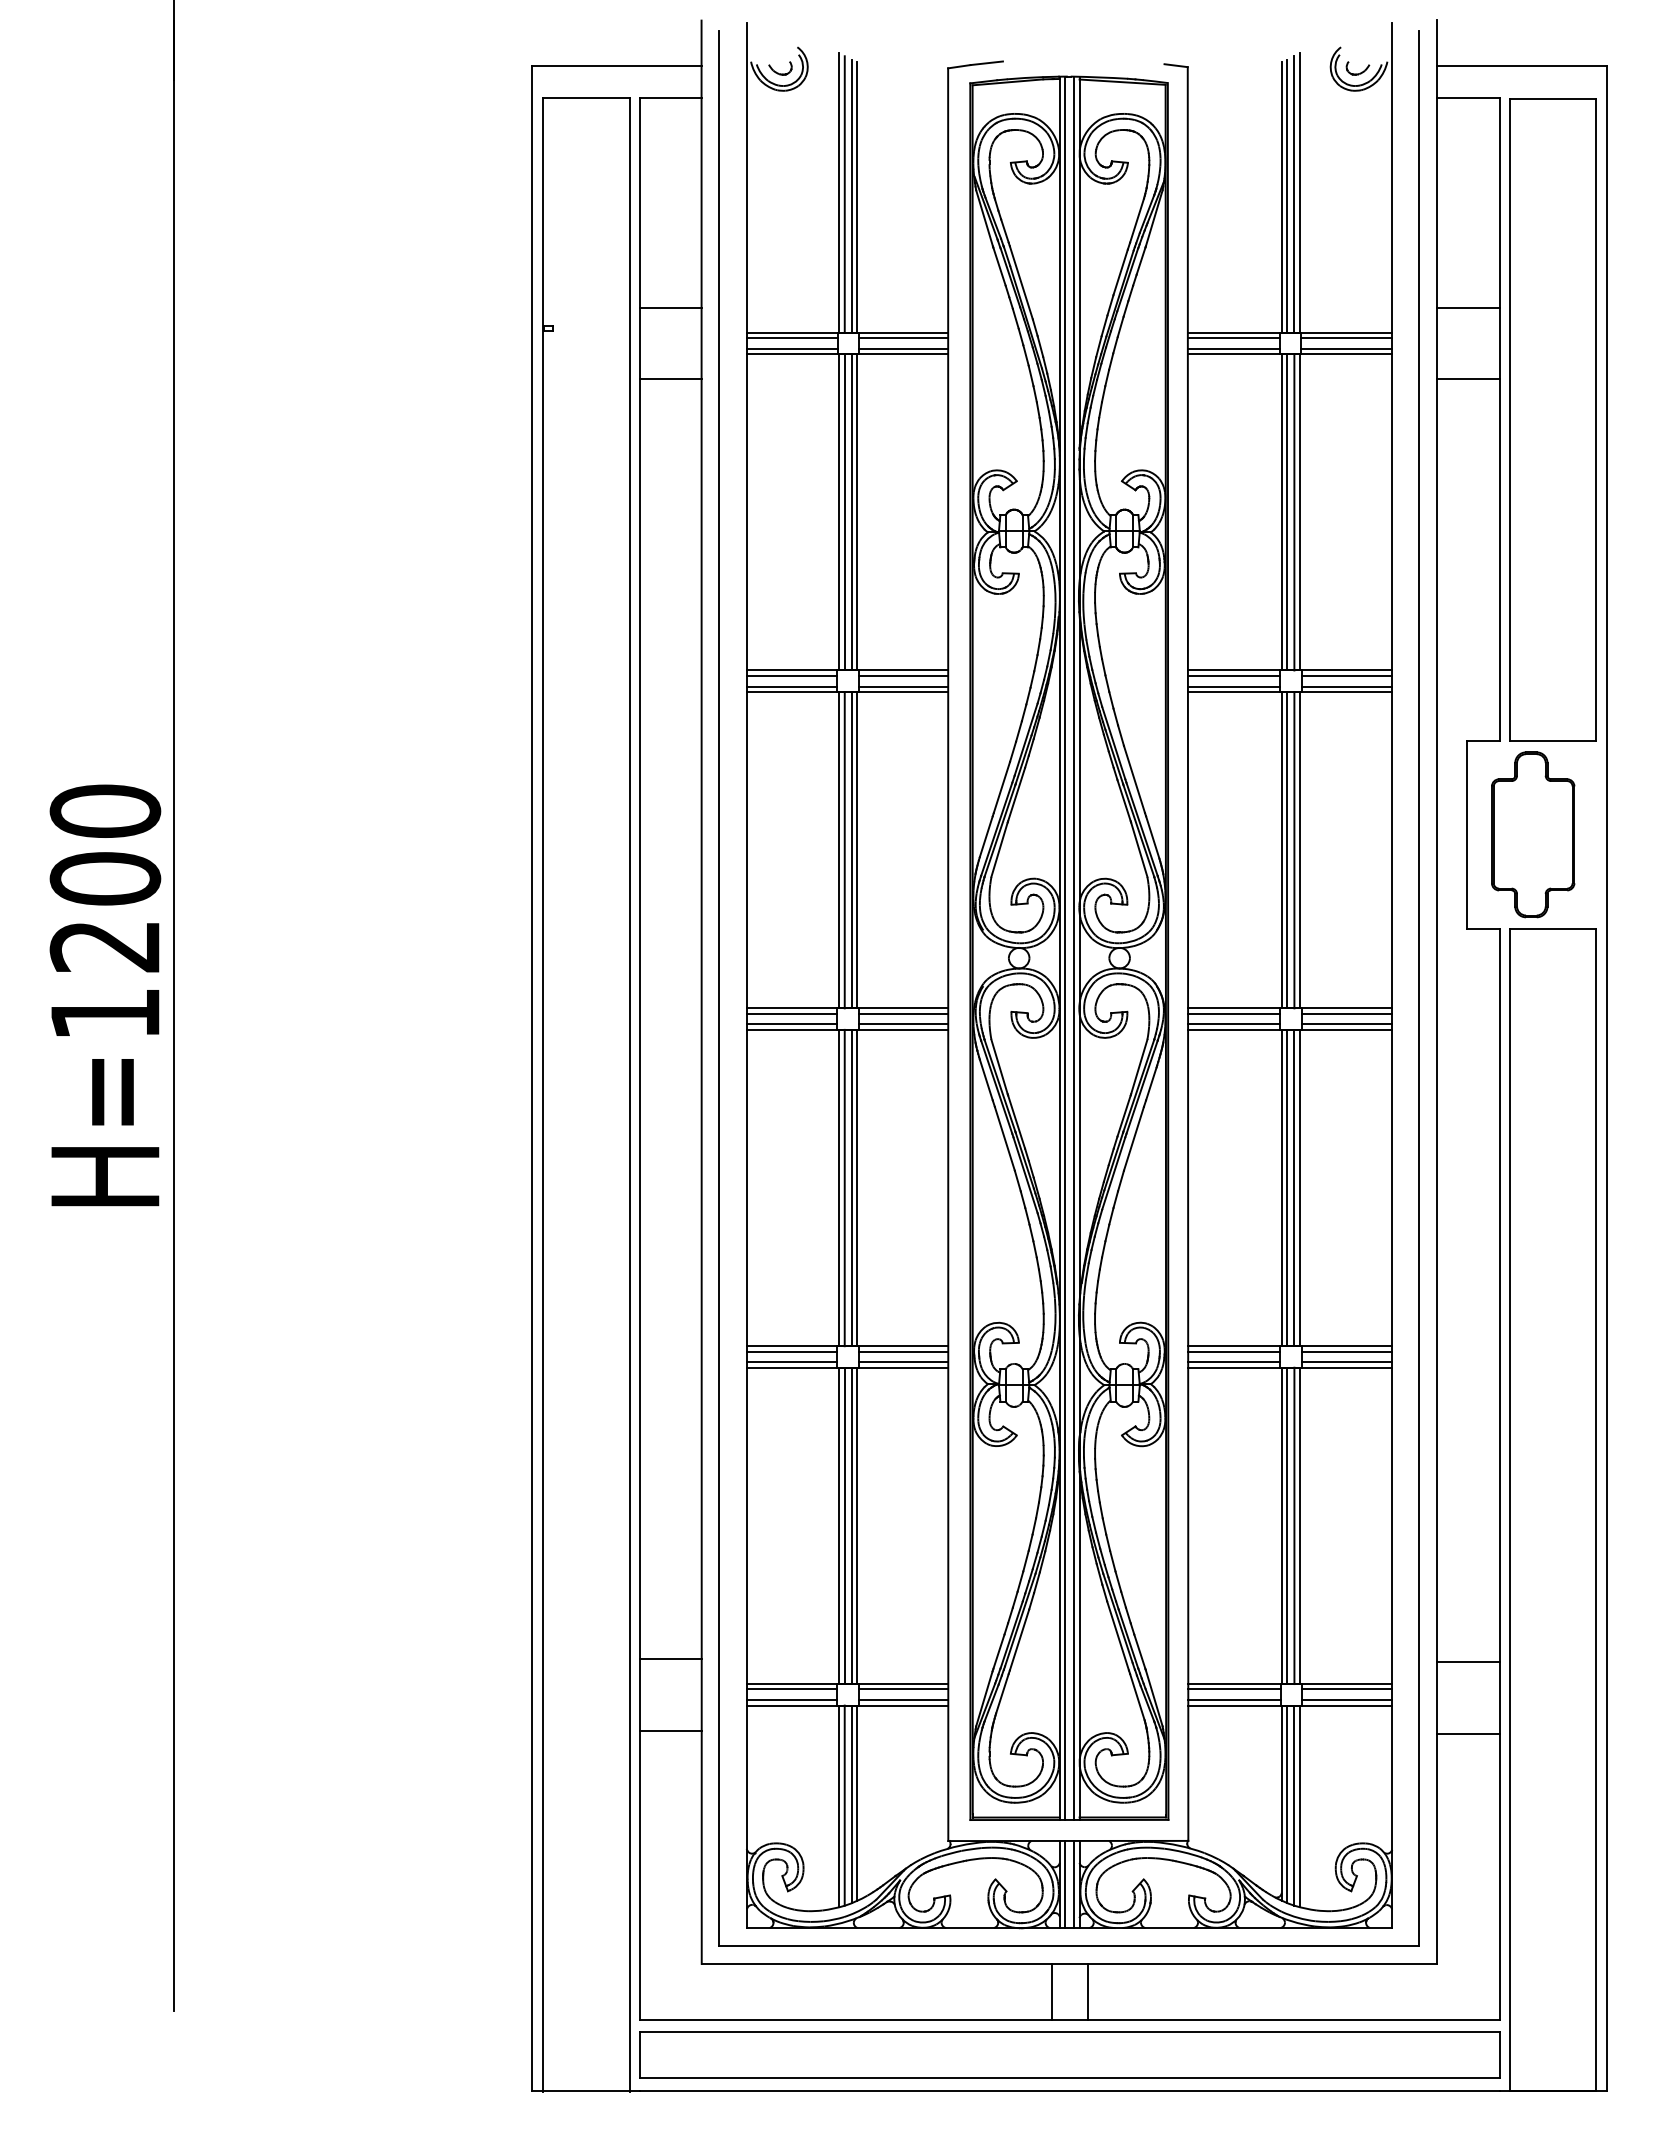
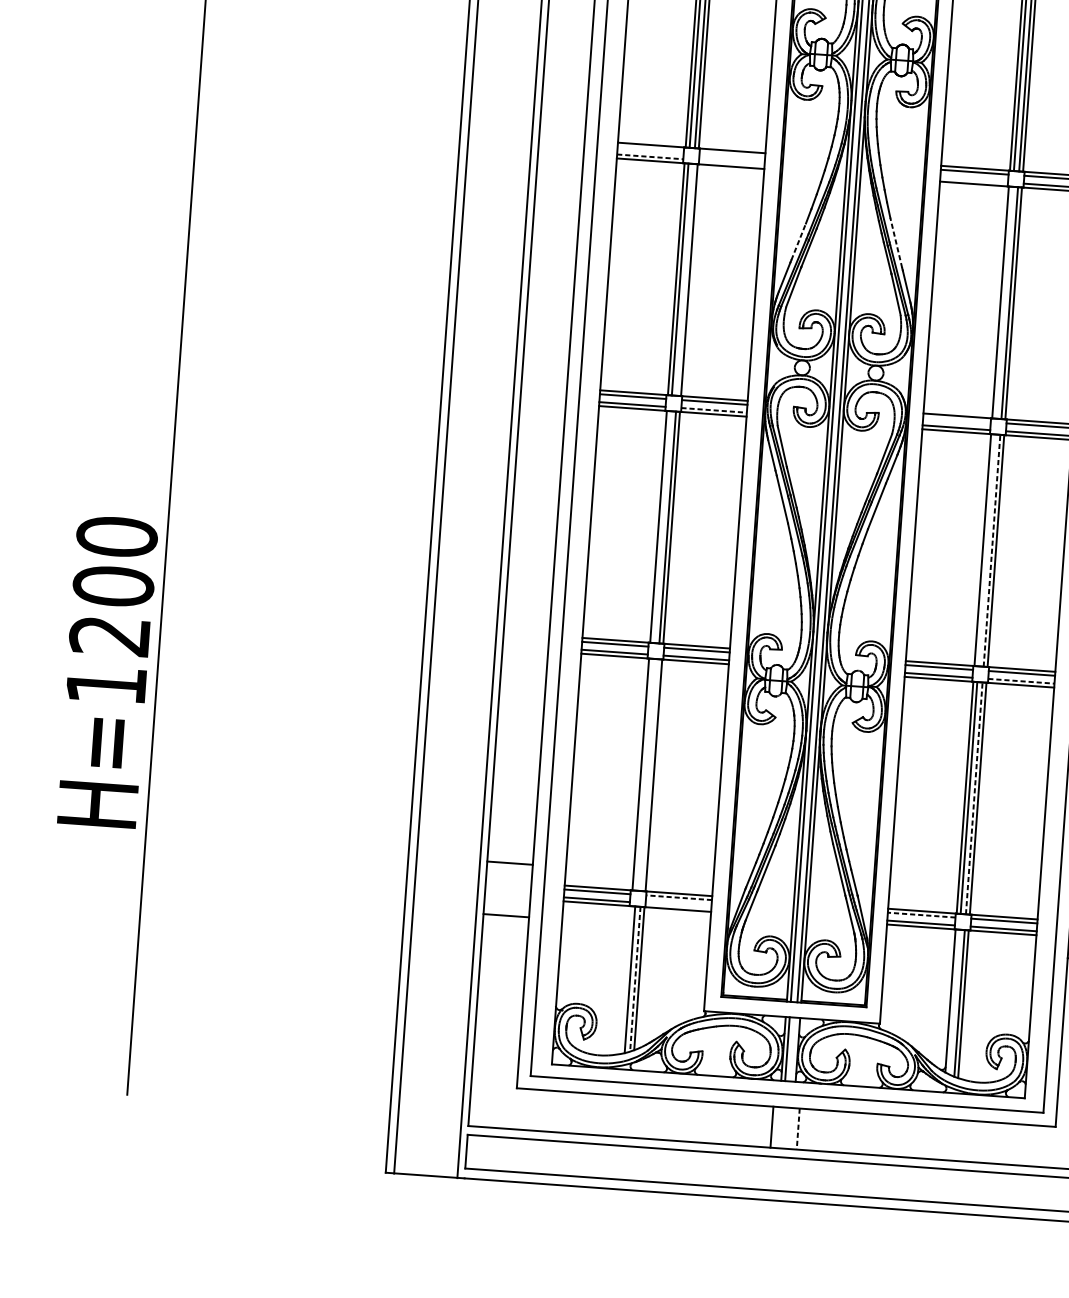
line: (792, 675) -> (651, 148), removed
line: (903, 675) -> (732, 154), removed
line: (792, 686) -> (650, 156), solid -> dashed
line: (903, 686) -> (731, 162), removed
line: (1233, 686) -> (973, 179), removed
line: (1134, 778) -> (896, 242), solid -> dashed
line: (1001, 787) -> (798, 241), solid -> dashed
line: (851, 849) -> (685, 279), removed
line: (1287, 849) -> (1004, 302), removed
text: (105, 995) -> (107, 671), moved
line: (1234, 1013) -> (957, 419), removed
line: (903, 1024) -> (714, 410), solid -> dashed
line: (844, 1187) -> (662, 526), removed
line: (1287, 1187) -> (986, 550), removed
line: (1294, 1187) -> (992, 550), solid -> dashed
line: (1347, 1362) -> (1021, 681), solid -> dashed
line: (844, 1525) -> (644, 774), removed
line: (851, 1525) -> (649, 774), removed
line: (1294, 1525) -> (974, 798), solid -> dashed
line: (903, 1689) -> (679, 897), solid -> dashed
line: (1233, 1689) -> (921, 915), solid -> dashed
line: (903, 1700) -> (678, 905), removed
line: (851, 1804) -> (635, 979), solid -> dashed
line: (1287, 1804) -> (954, 1002), removed
line: (839, 1806) -> (626, 980), removed
line: (1074, 1884) -> (794, 1049), removed
line: (1087, 1991) -> (798, 1128), solid -> dashed

